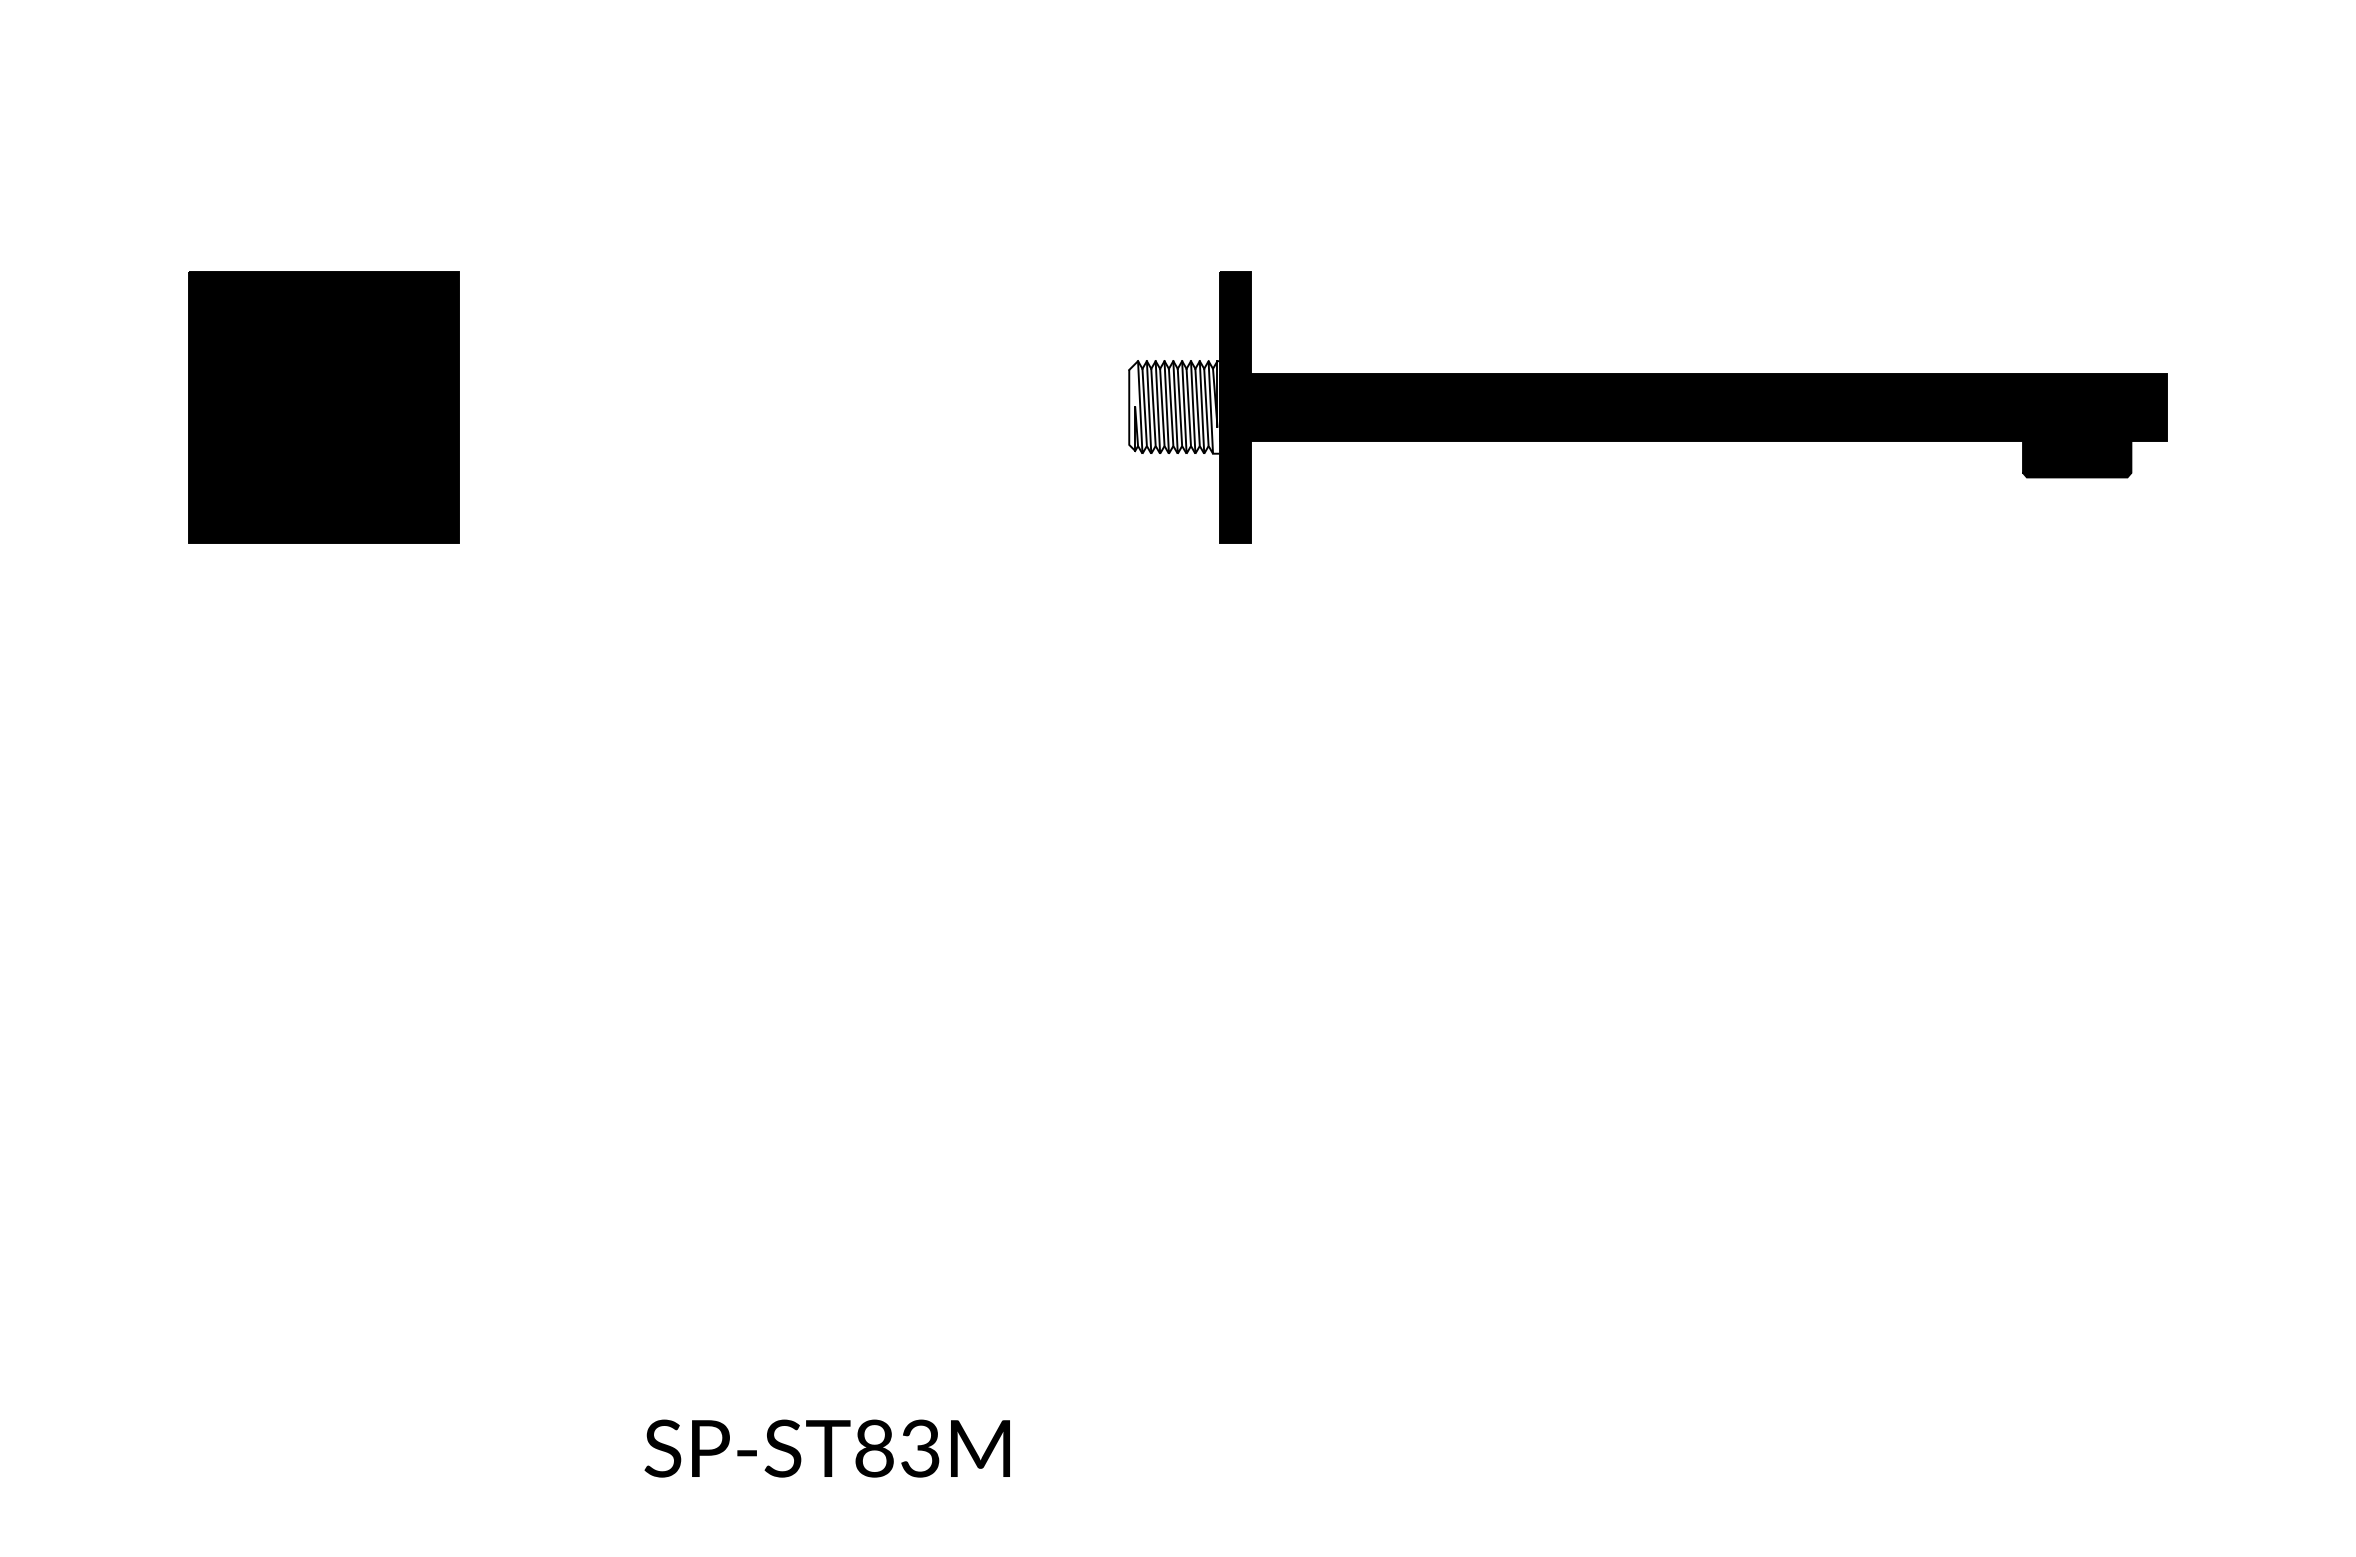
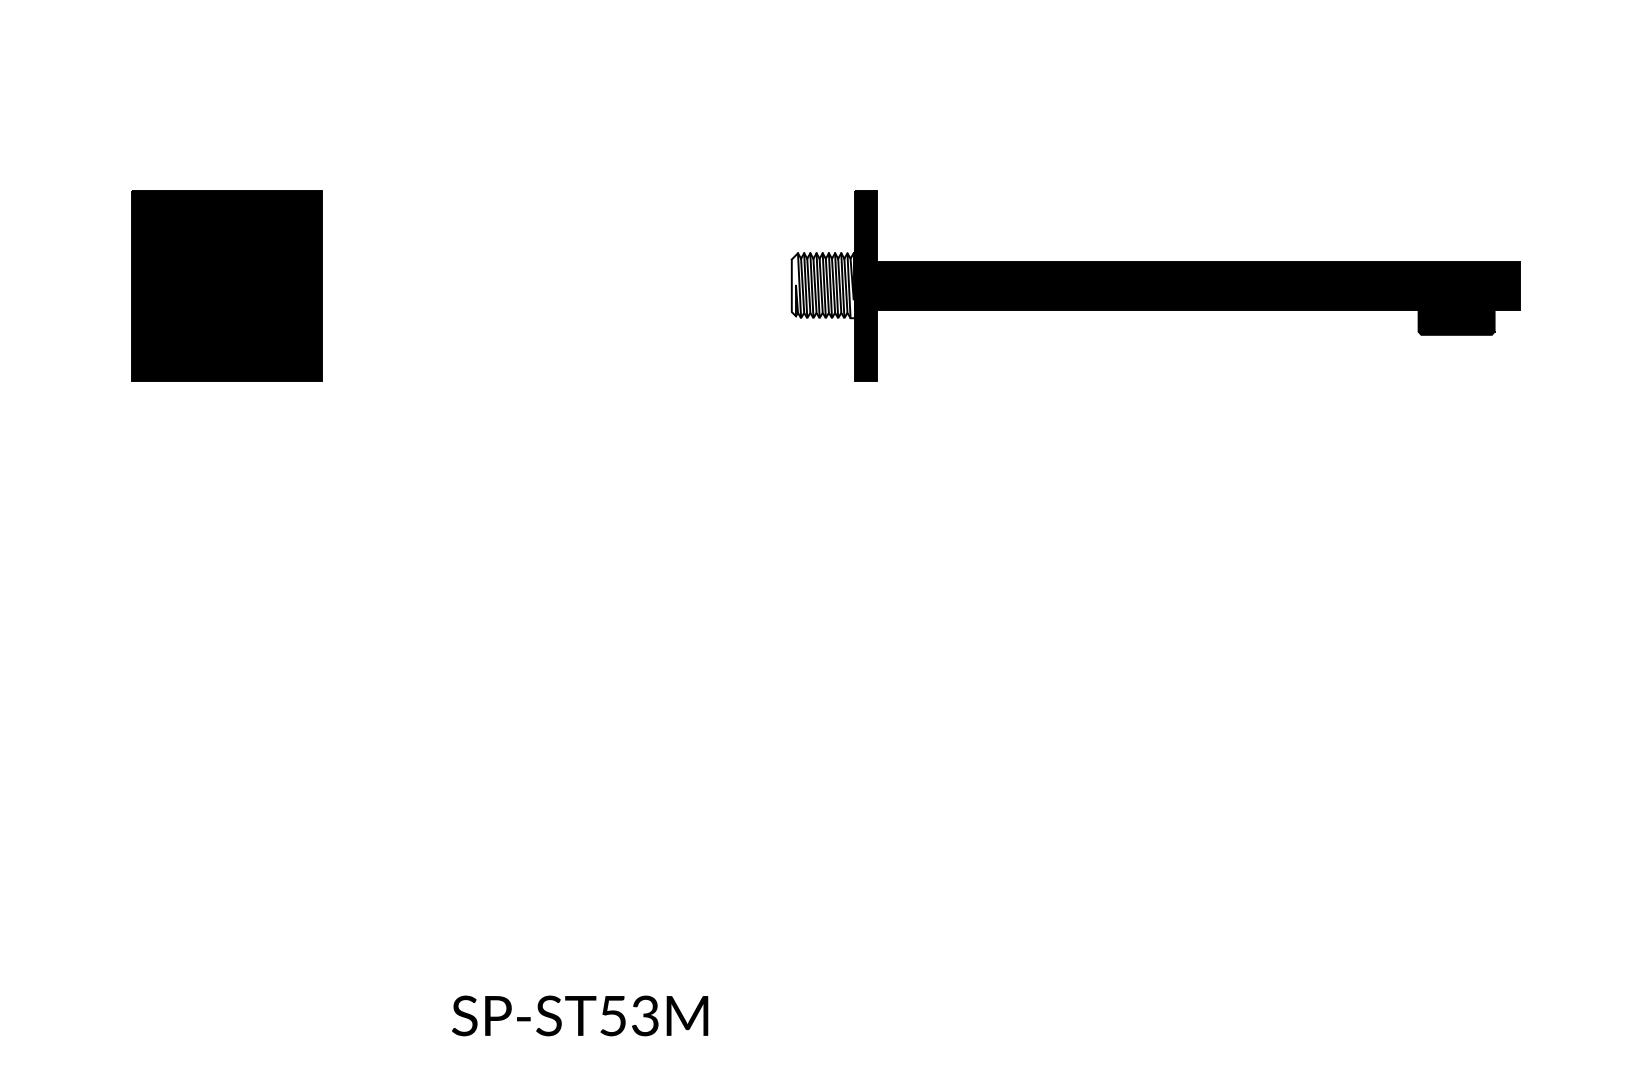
text: (874, 1448) -> (613, 1015), SP-ST83M -> SP-ST53M

